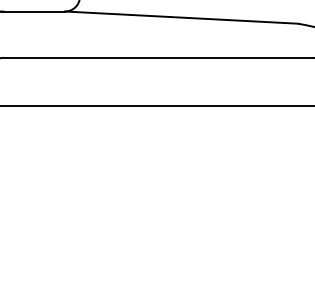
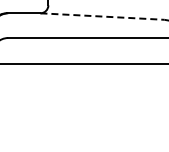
line: (183, 17) -> (103, 16), solid -> dashed

